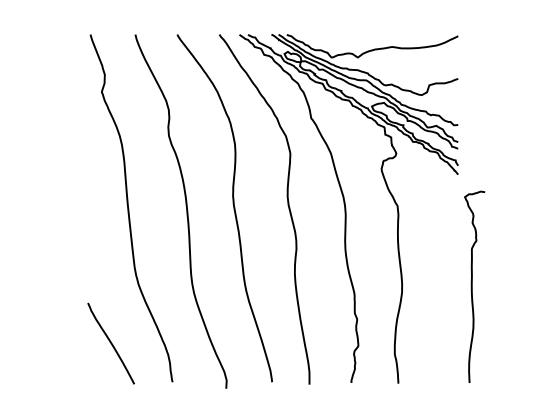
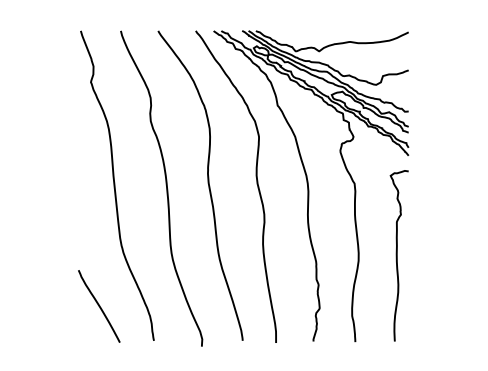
curve: (472, 286) -> (397, 255), moved

